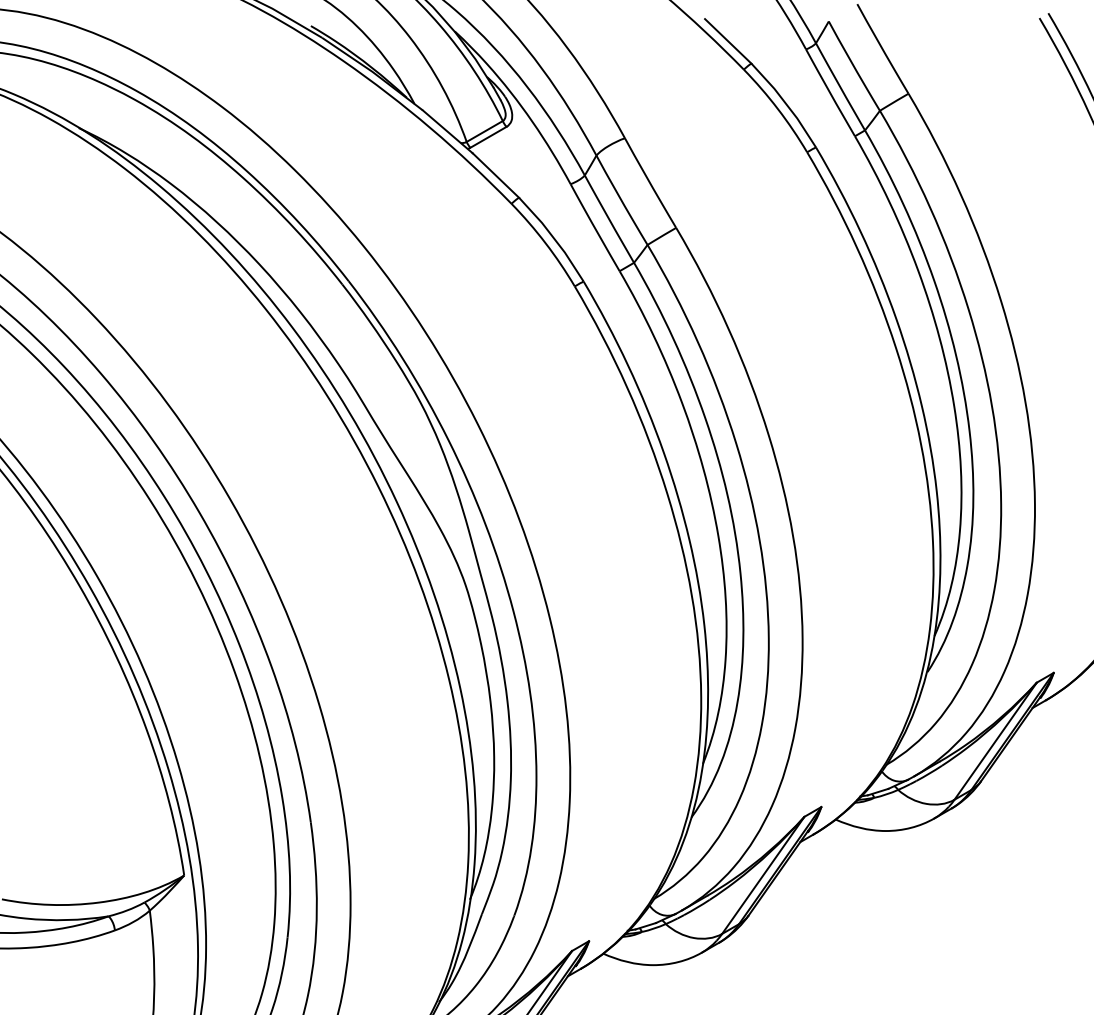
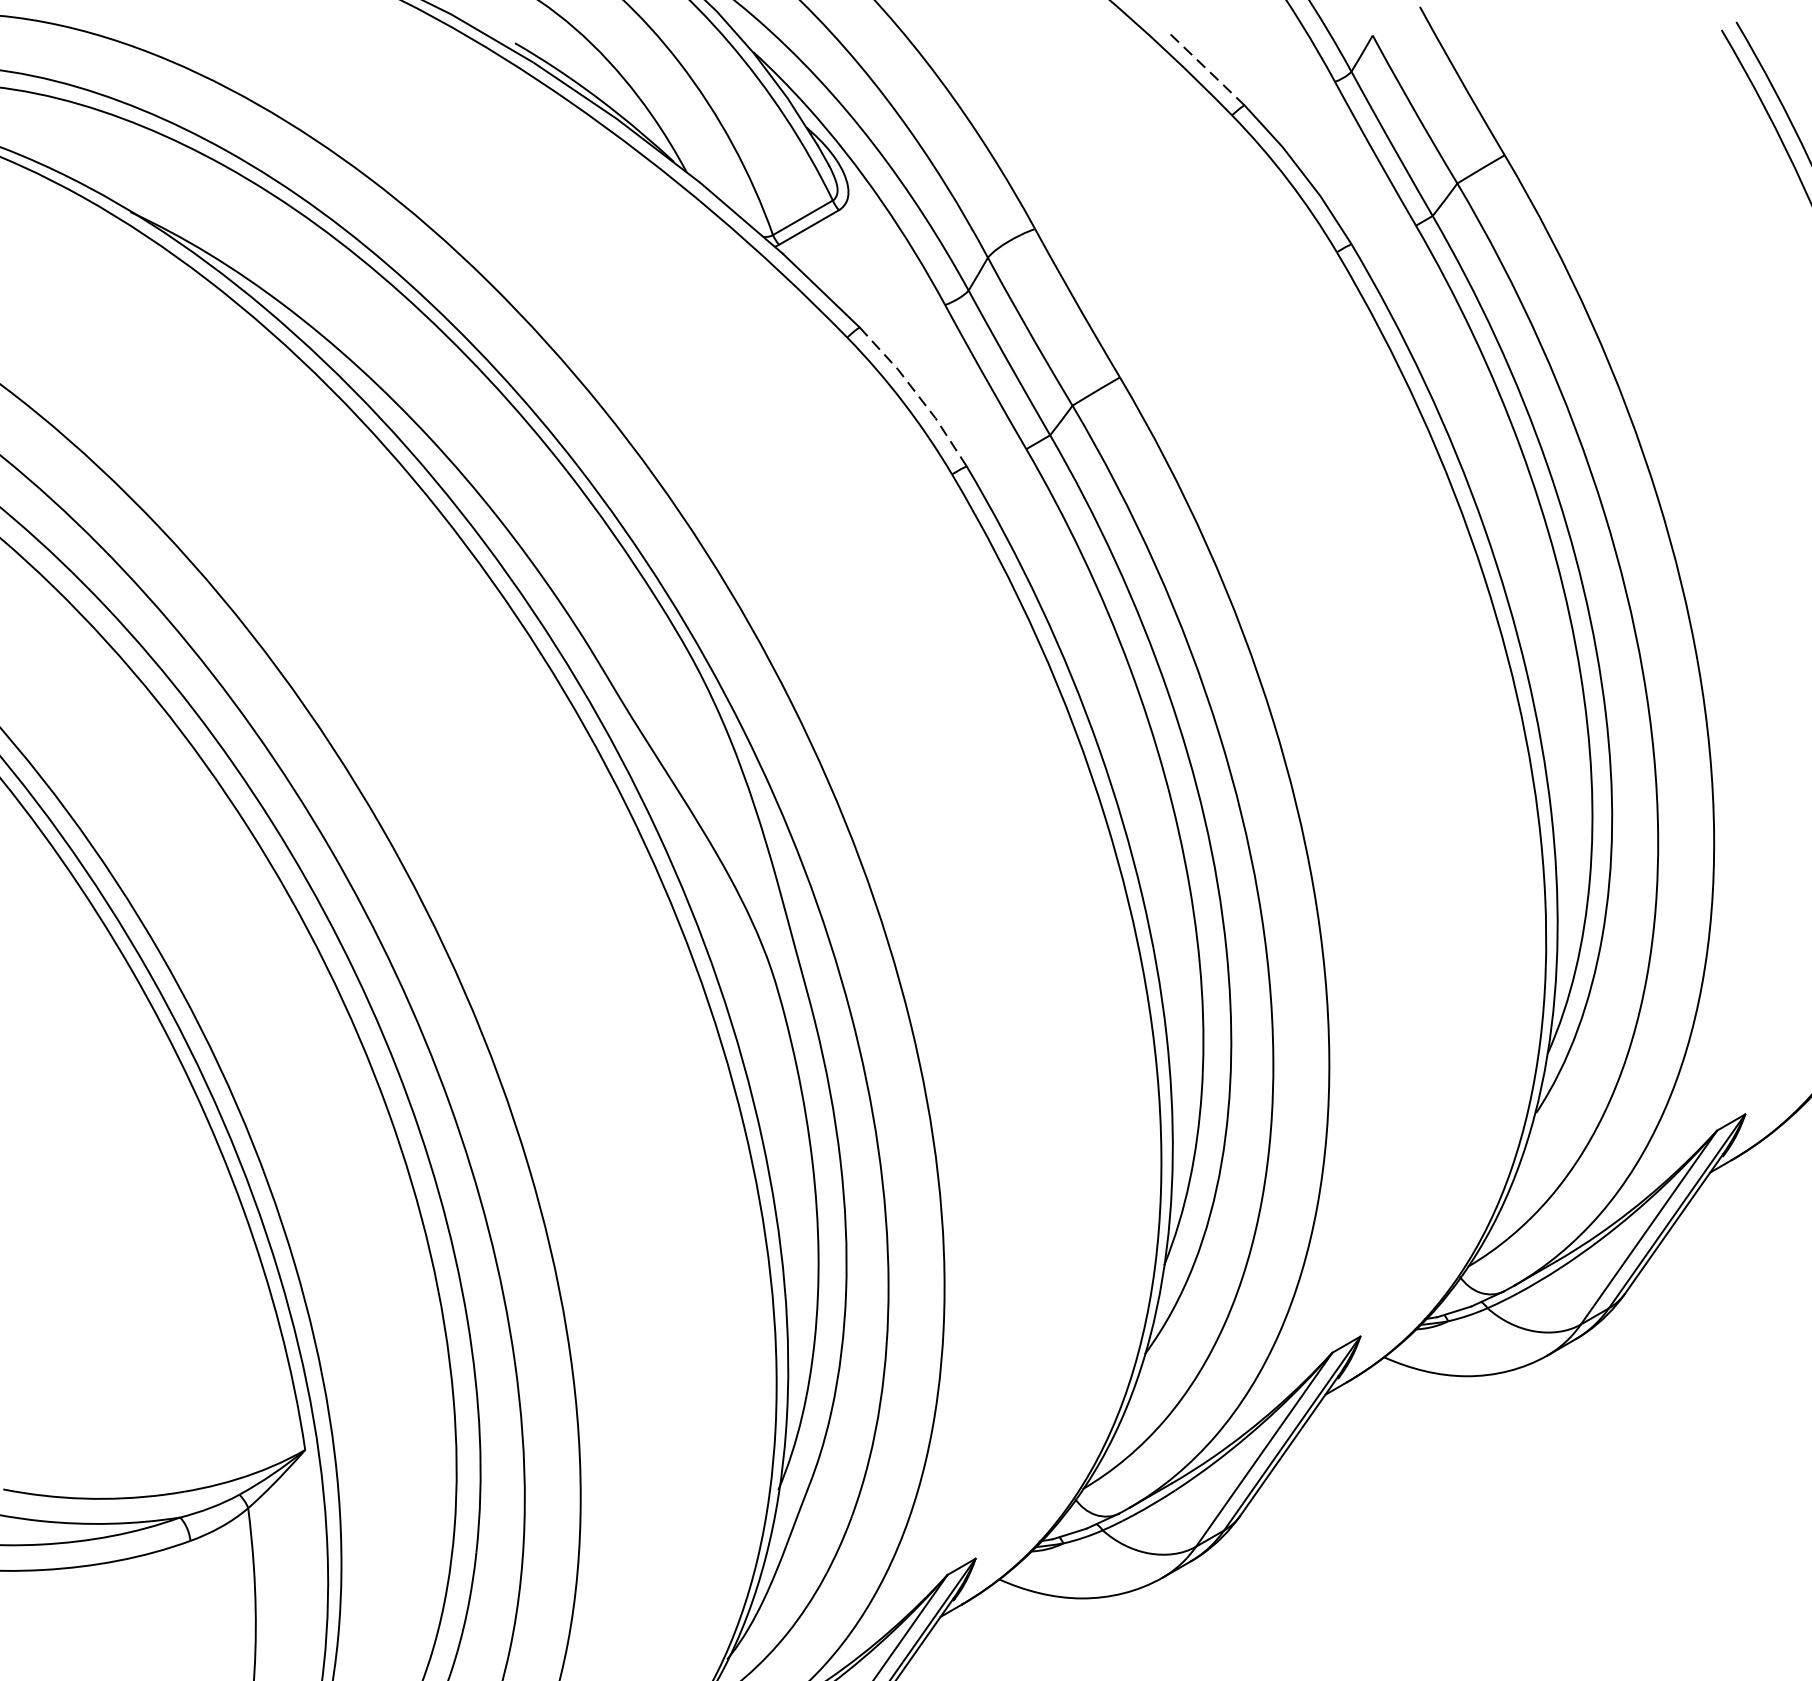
line: (727, 41) -> (1204, 68), solid -> dashed
line: (553, 237) -> (916, 393), solid -> dashed

